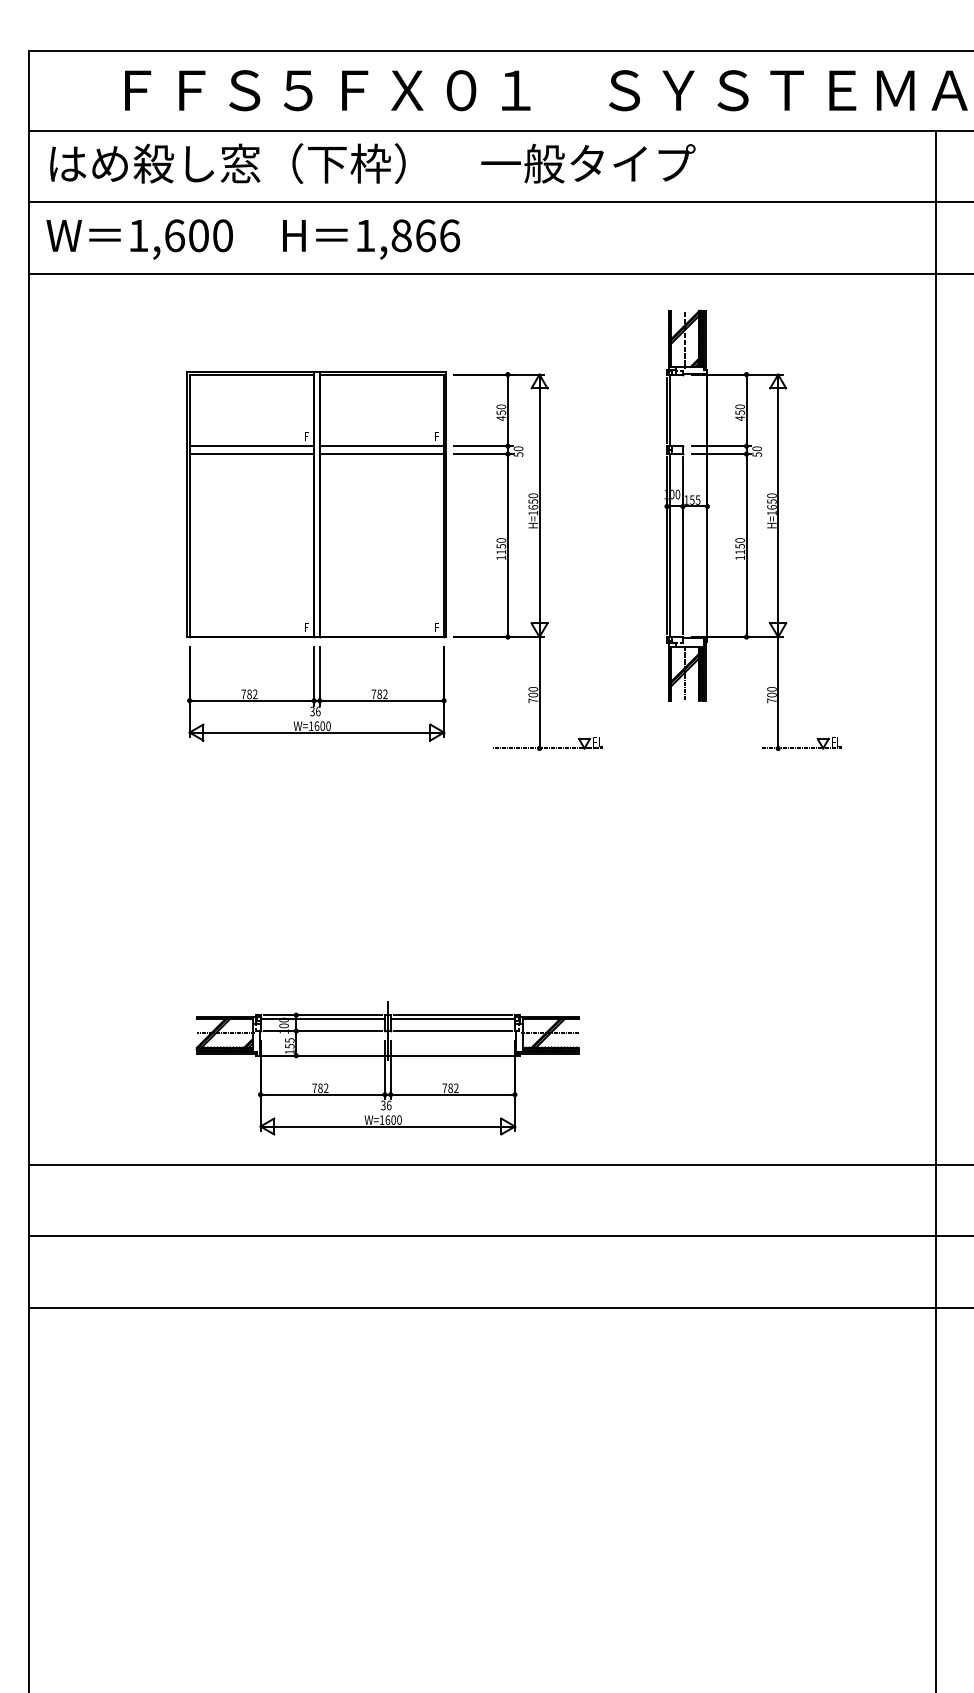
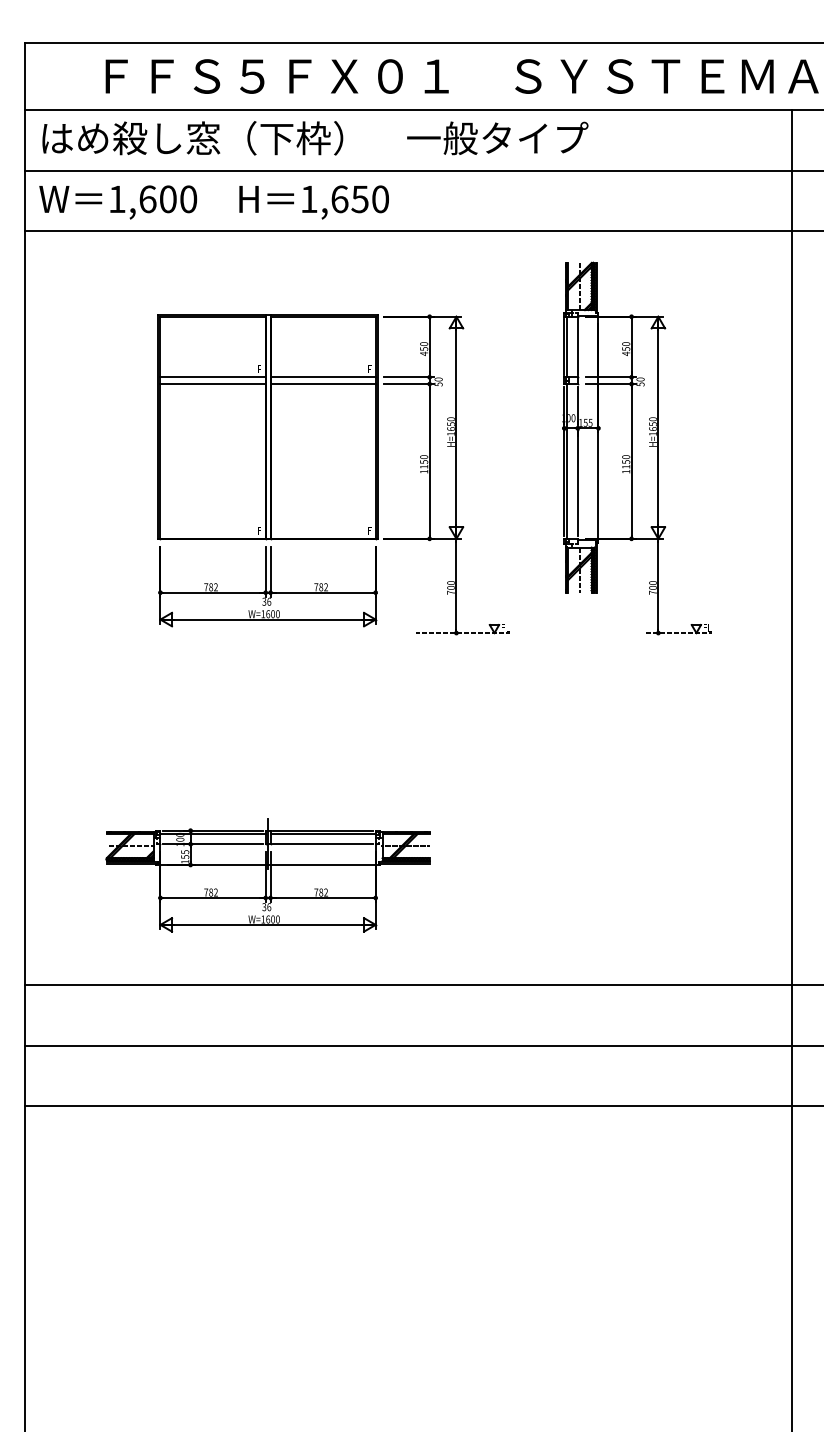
text: (426, 235) -> (360, 199), 1,866 -> 1,650
line: (682, 409) -> (577, 346), added
part: (387, 1068) -> (267, 875), moved

